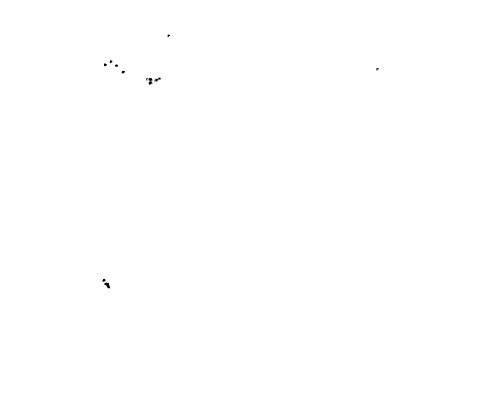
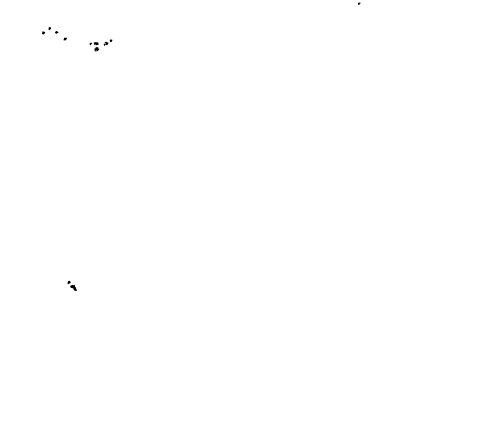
part: (153, 80) -> (101, 44), size x1.43

